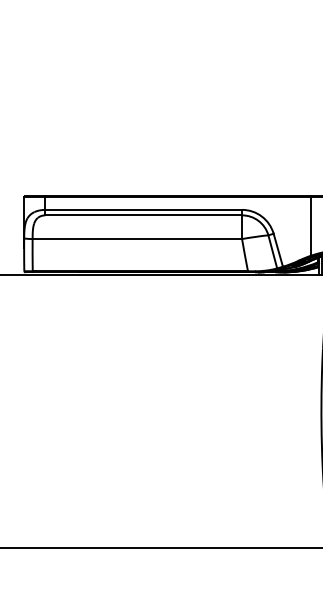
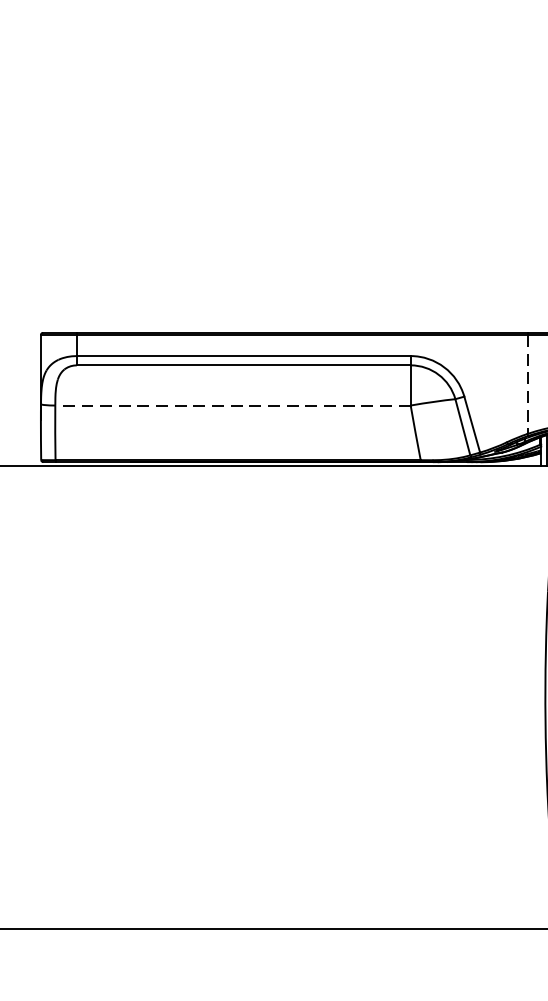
line: (310, 227) -> (526, 385), solid -> dashed
line: (137, 239) -> (233, 406), solid -> dashed

